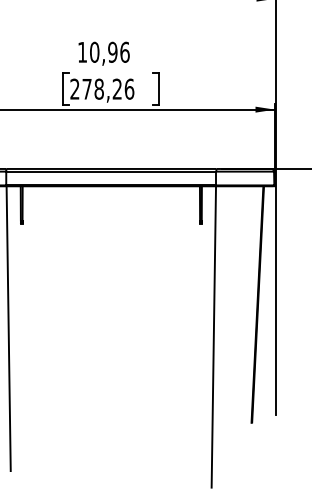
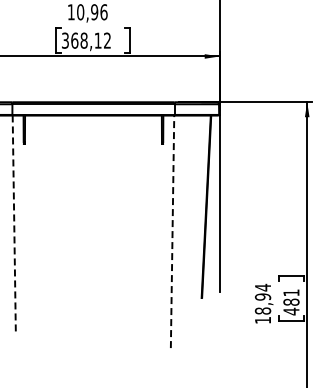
text: (102, 88) -> (86, 40), 278,26 -> 368,12
line: (8, 328) -> (14, 225), solid -> dashed
line: (213, 336) -> (172, 231), solid -> dashed

